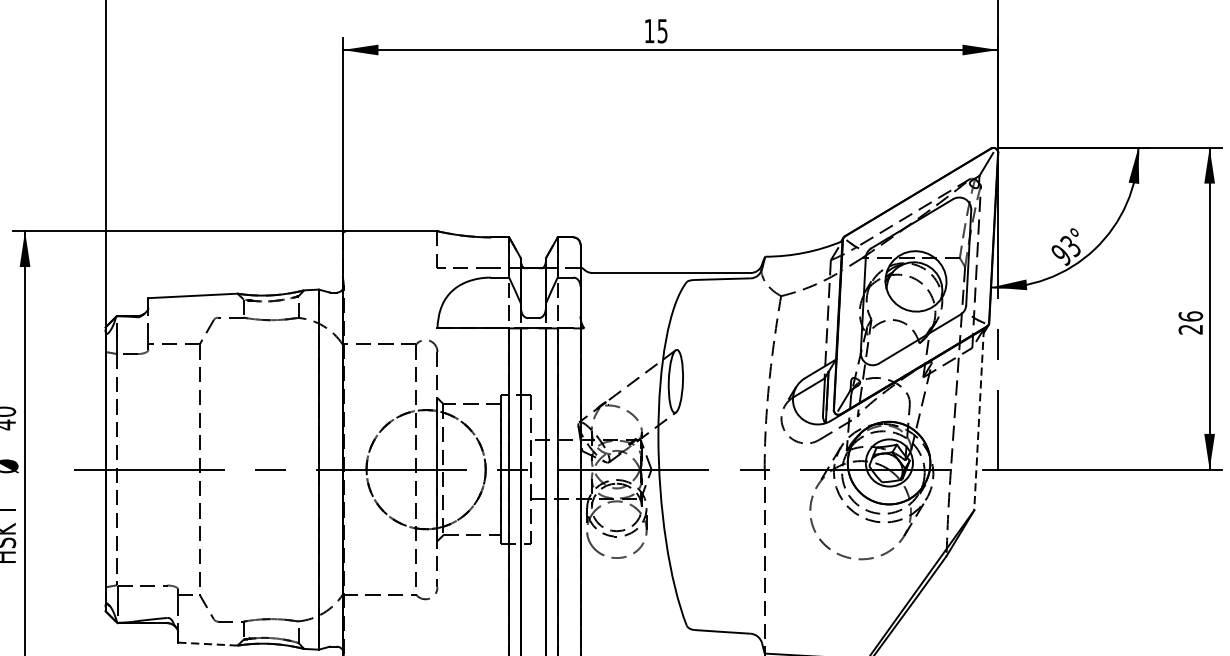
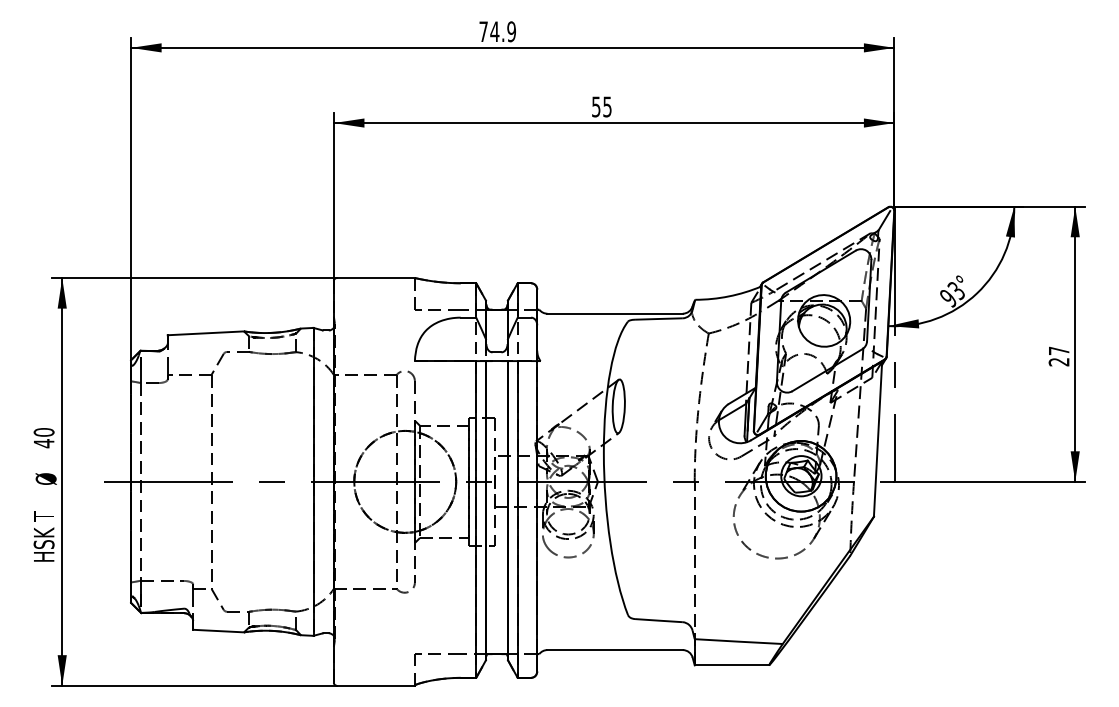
text: (649, 30) -> (596, 106), 15 -> 55
text: (1190, 316) -> (1058, 350), 26 -> 27
line: (979, 420) -> (878, 439), dashed -> solid
line: (208, 644) -> (219, 631), dashed -> solid

